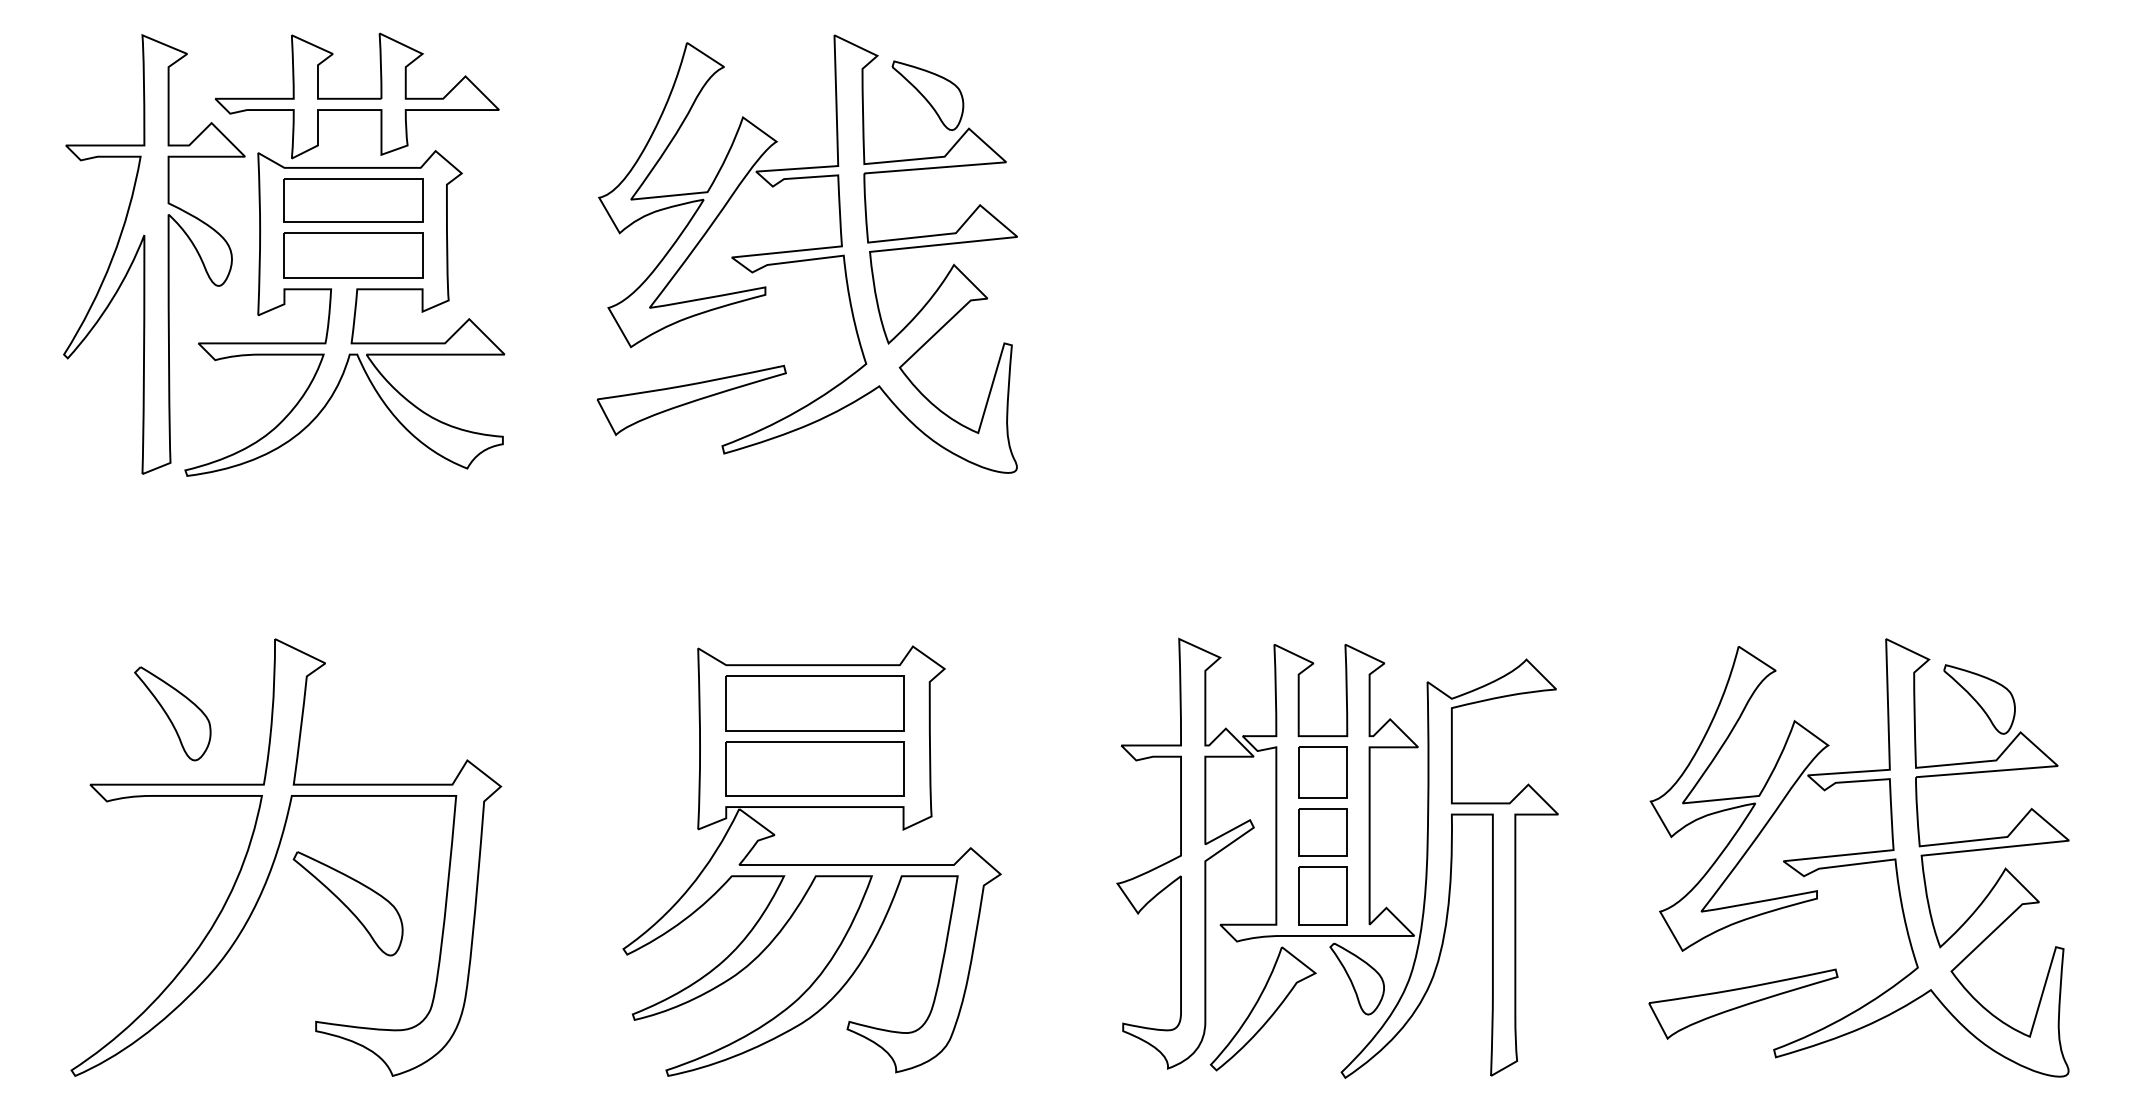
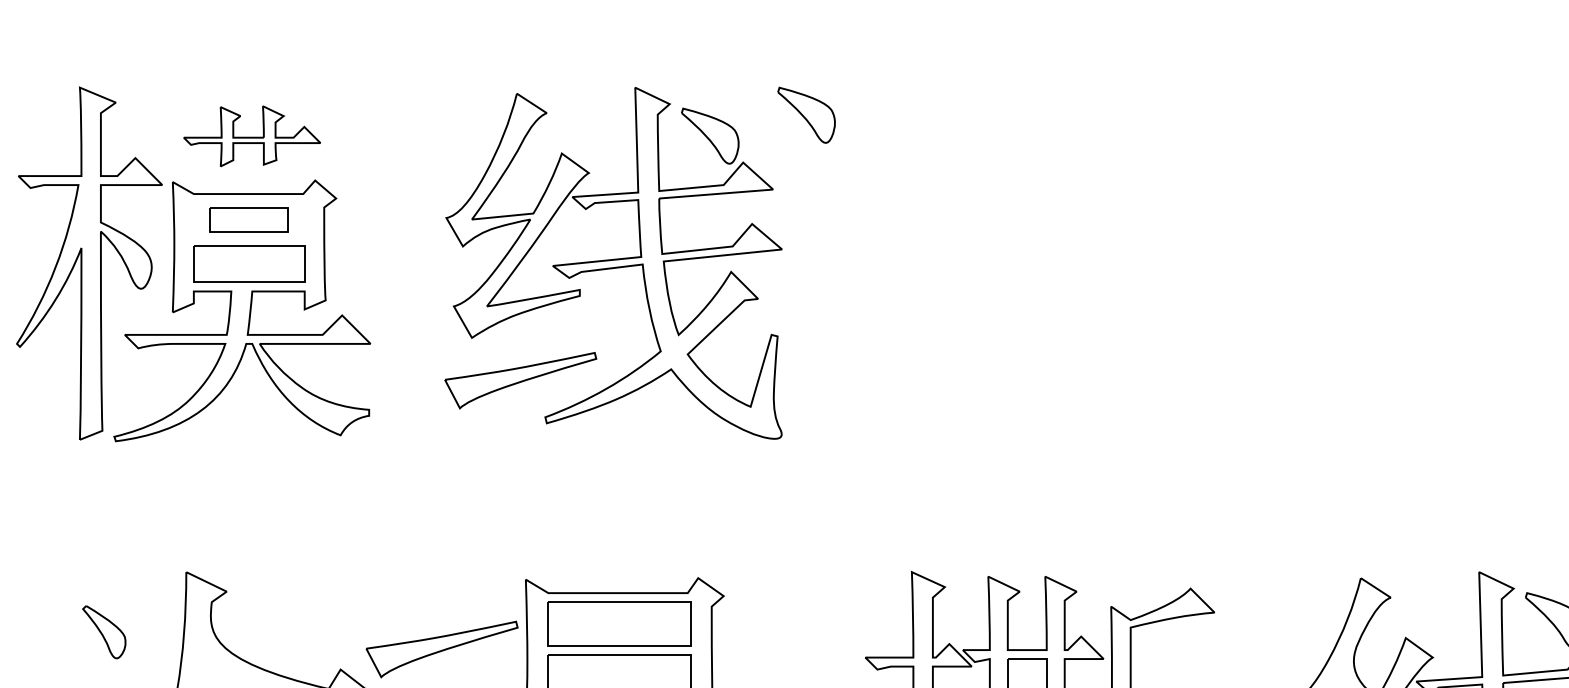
part: (1047, 69) -> (806, 115), added
part: (356, 95) -> (251, 135), size x0.6
part: (353, 200) -> (249, 220), size x0.7
part: (172, 713) -> (104, 631), size x0.7
part: (593, 735) -> (441, 649), added

